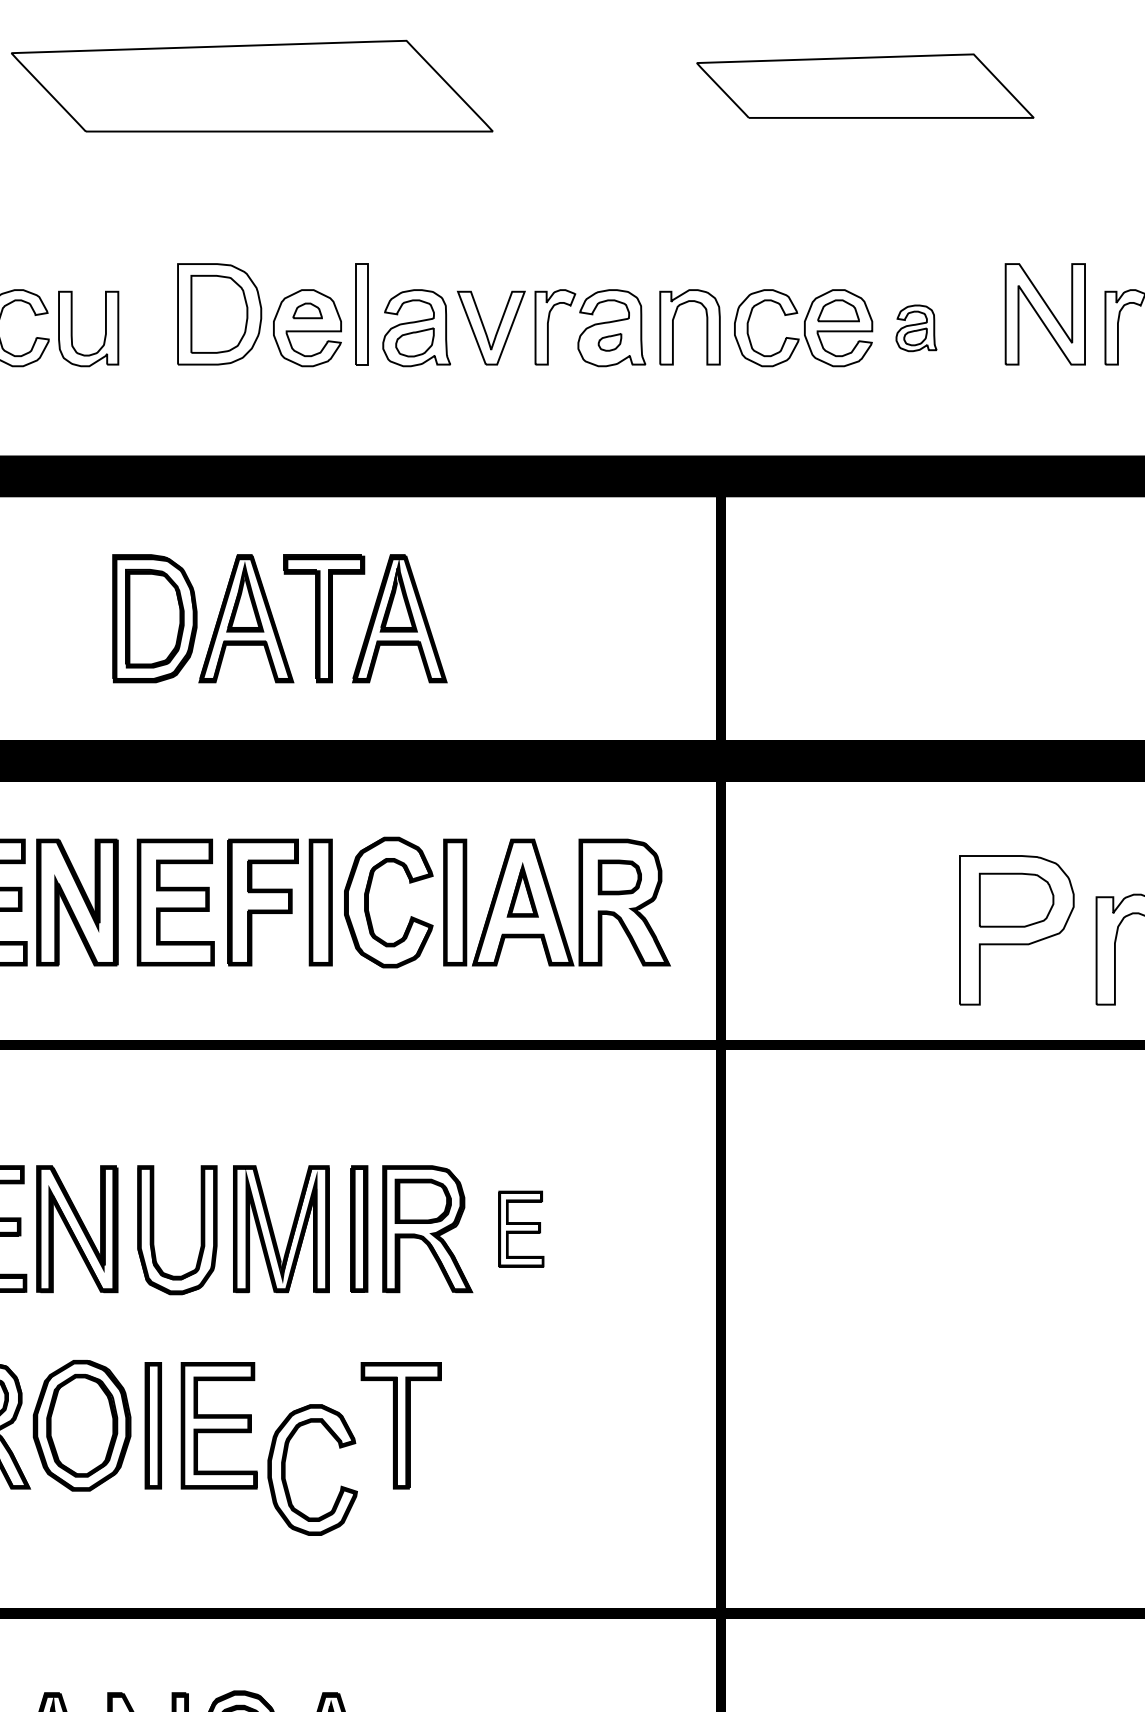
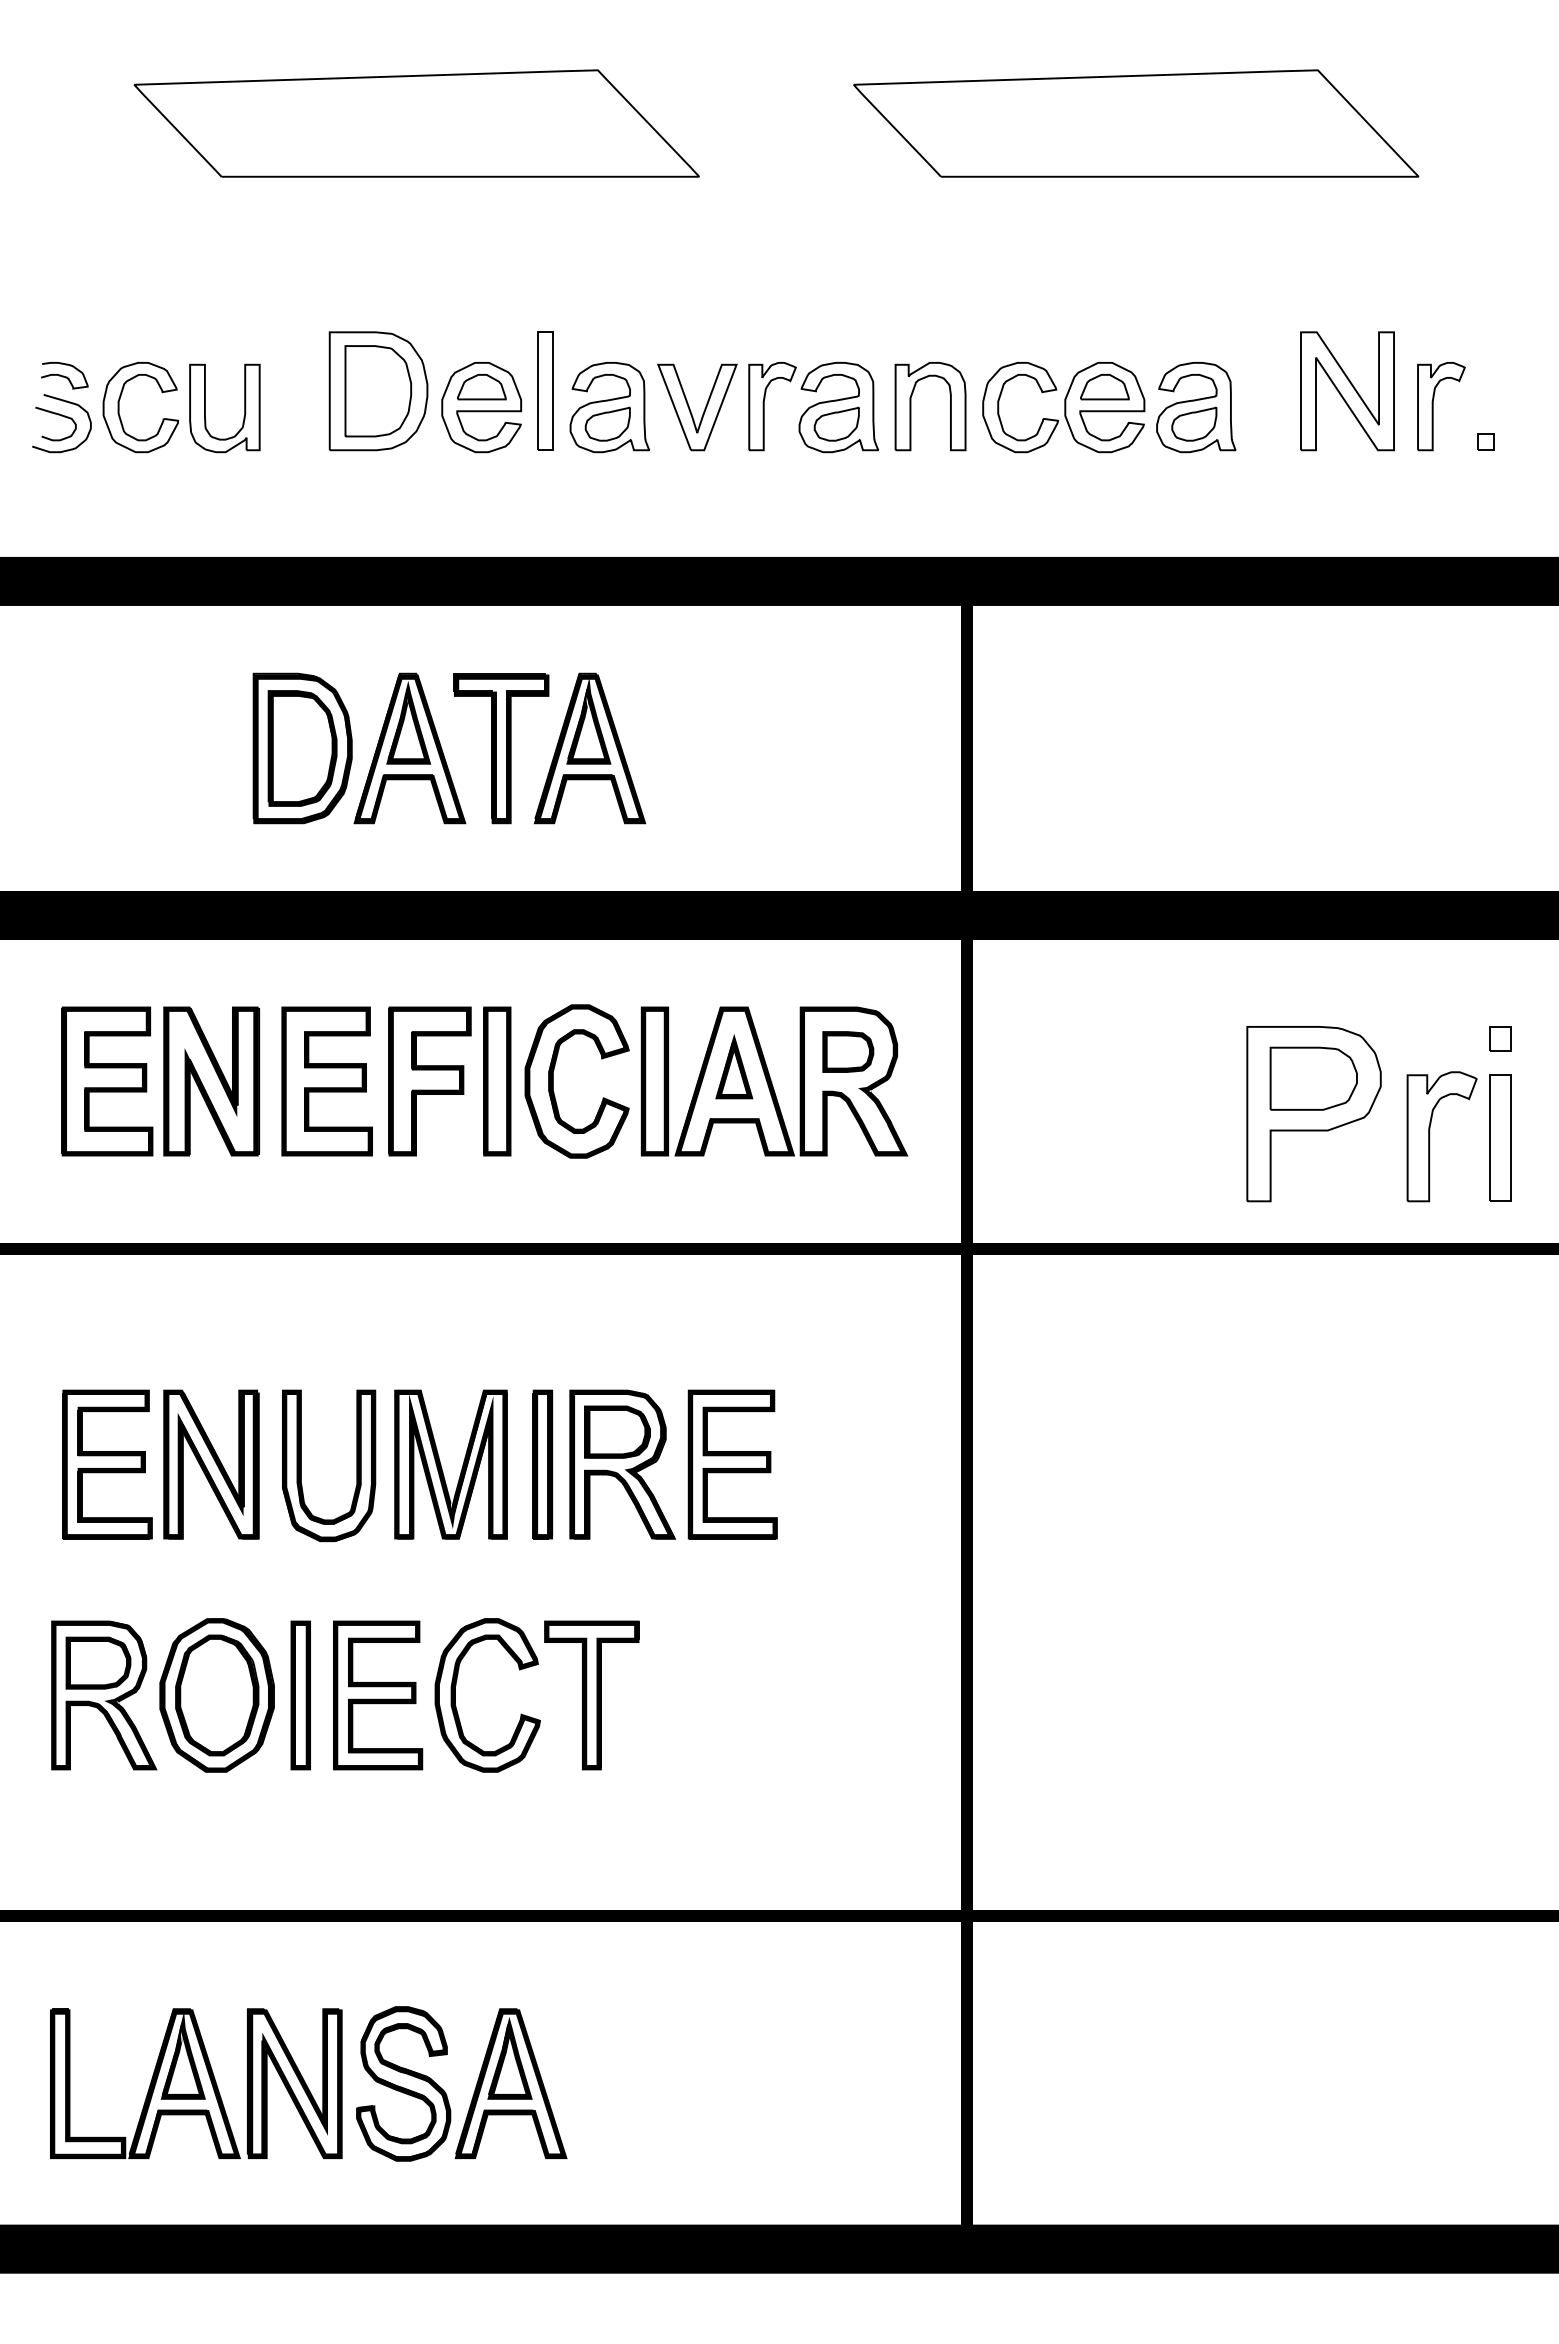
part: (865, 86) -> (1136, 123), size x1.43
part: (307, 311) -> (481, 387), size x1.43
part: (916, 328) -> (1196, 407), size x1.67
part: (609, 341) -> (836, 423), size x1.67
part: (521, 1228) -> (732, 1464), size x1.67
part: (285, 1470) -> (455, 1695), moved

